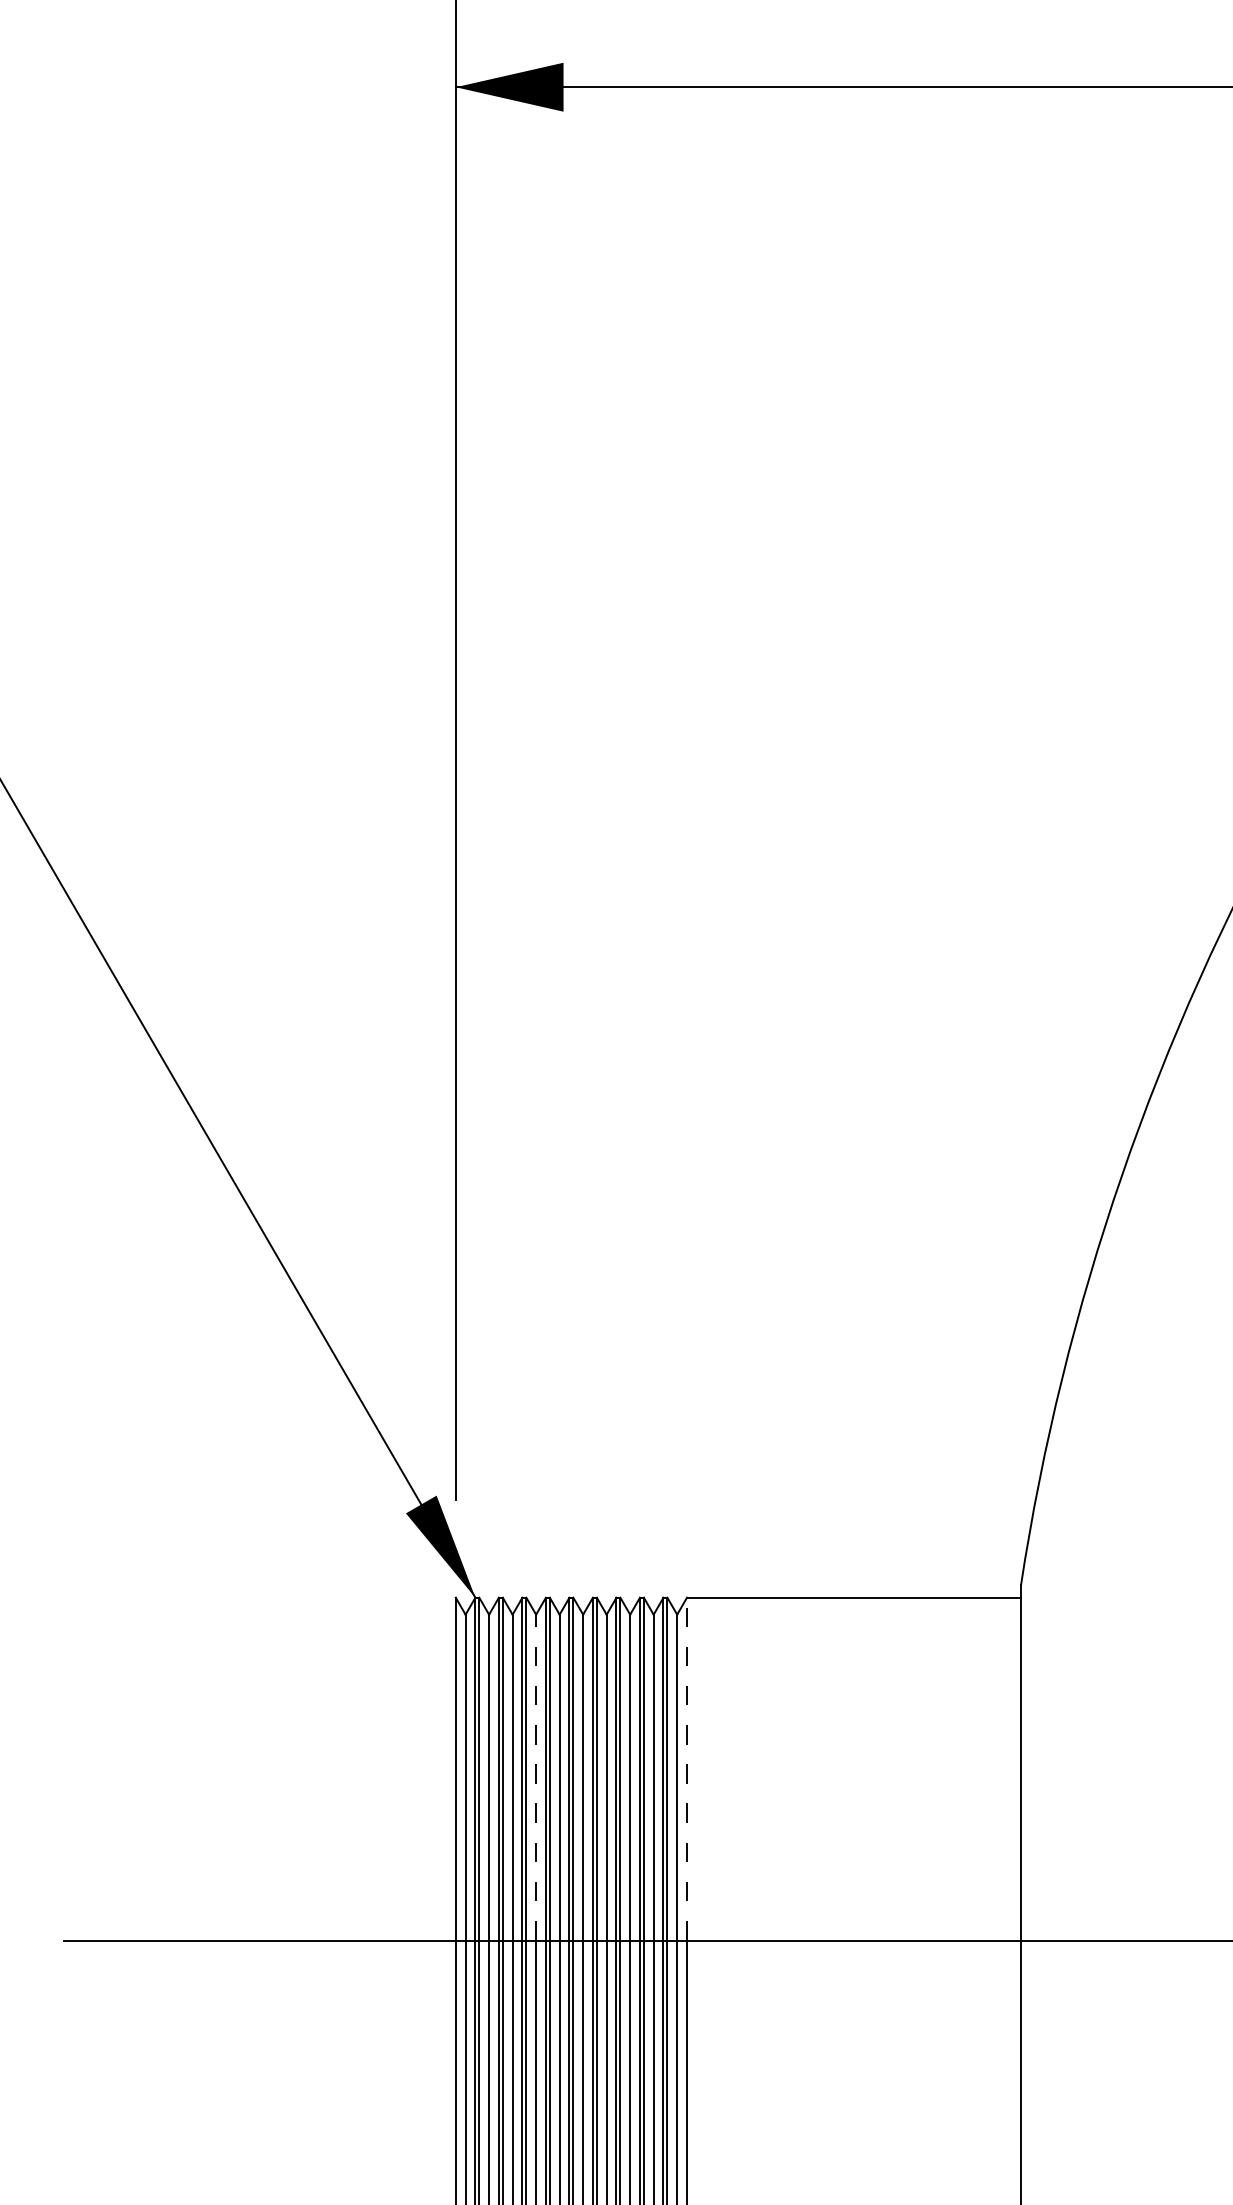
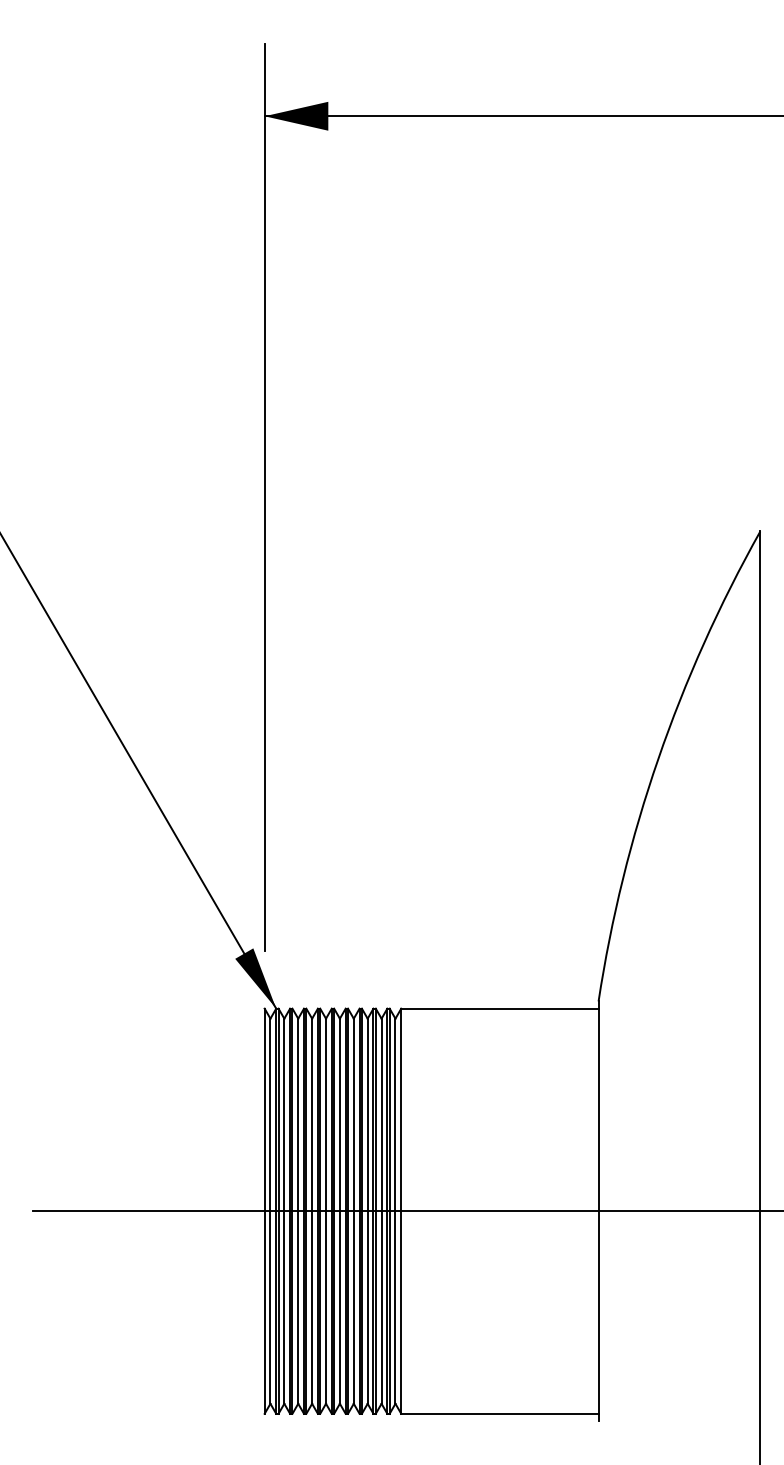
line: (687, 1768) -> (401, 1109), dashed -> solid
line: (536, 1776) -> (312, 1114), dashed -> solid

